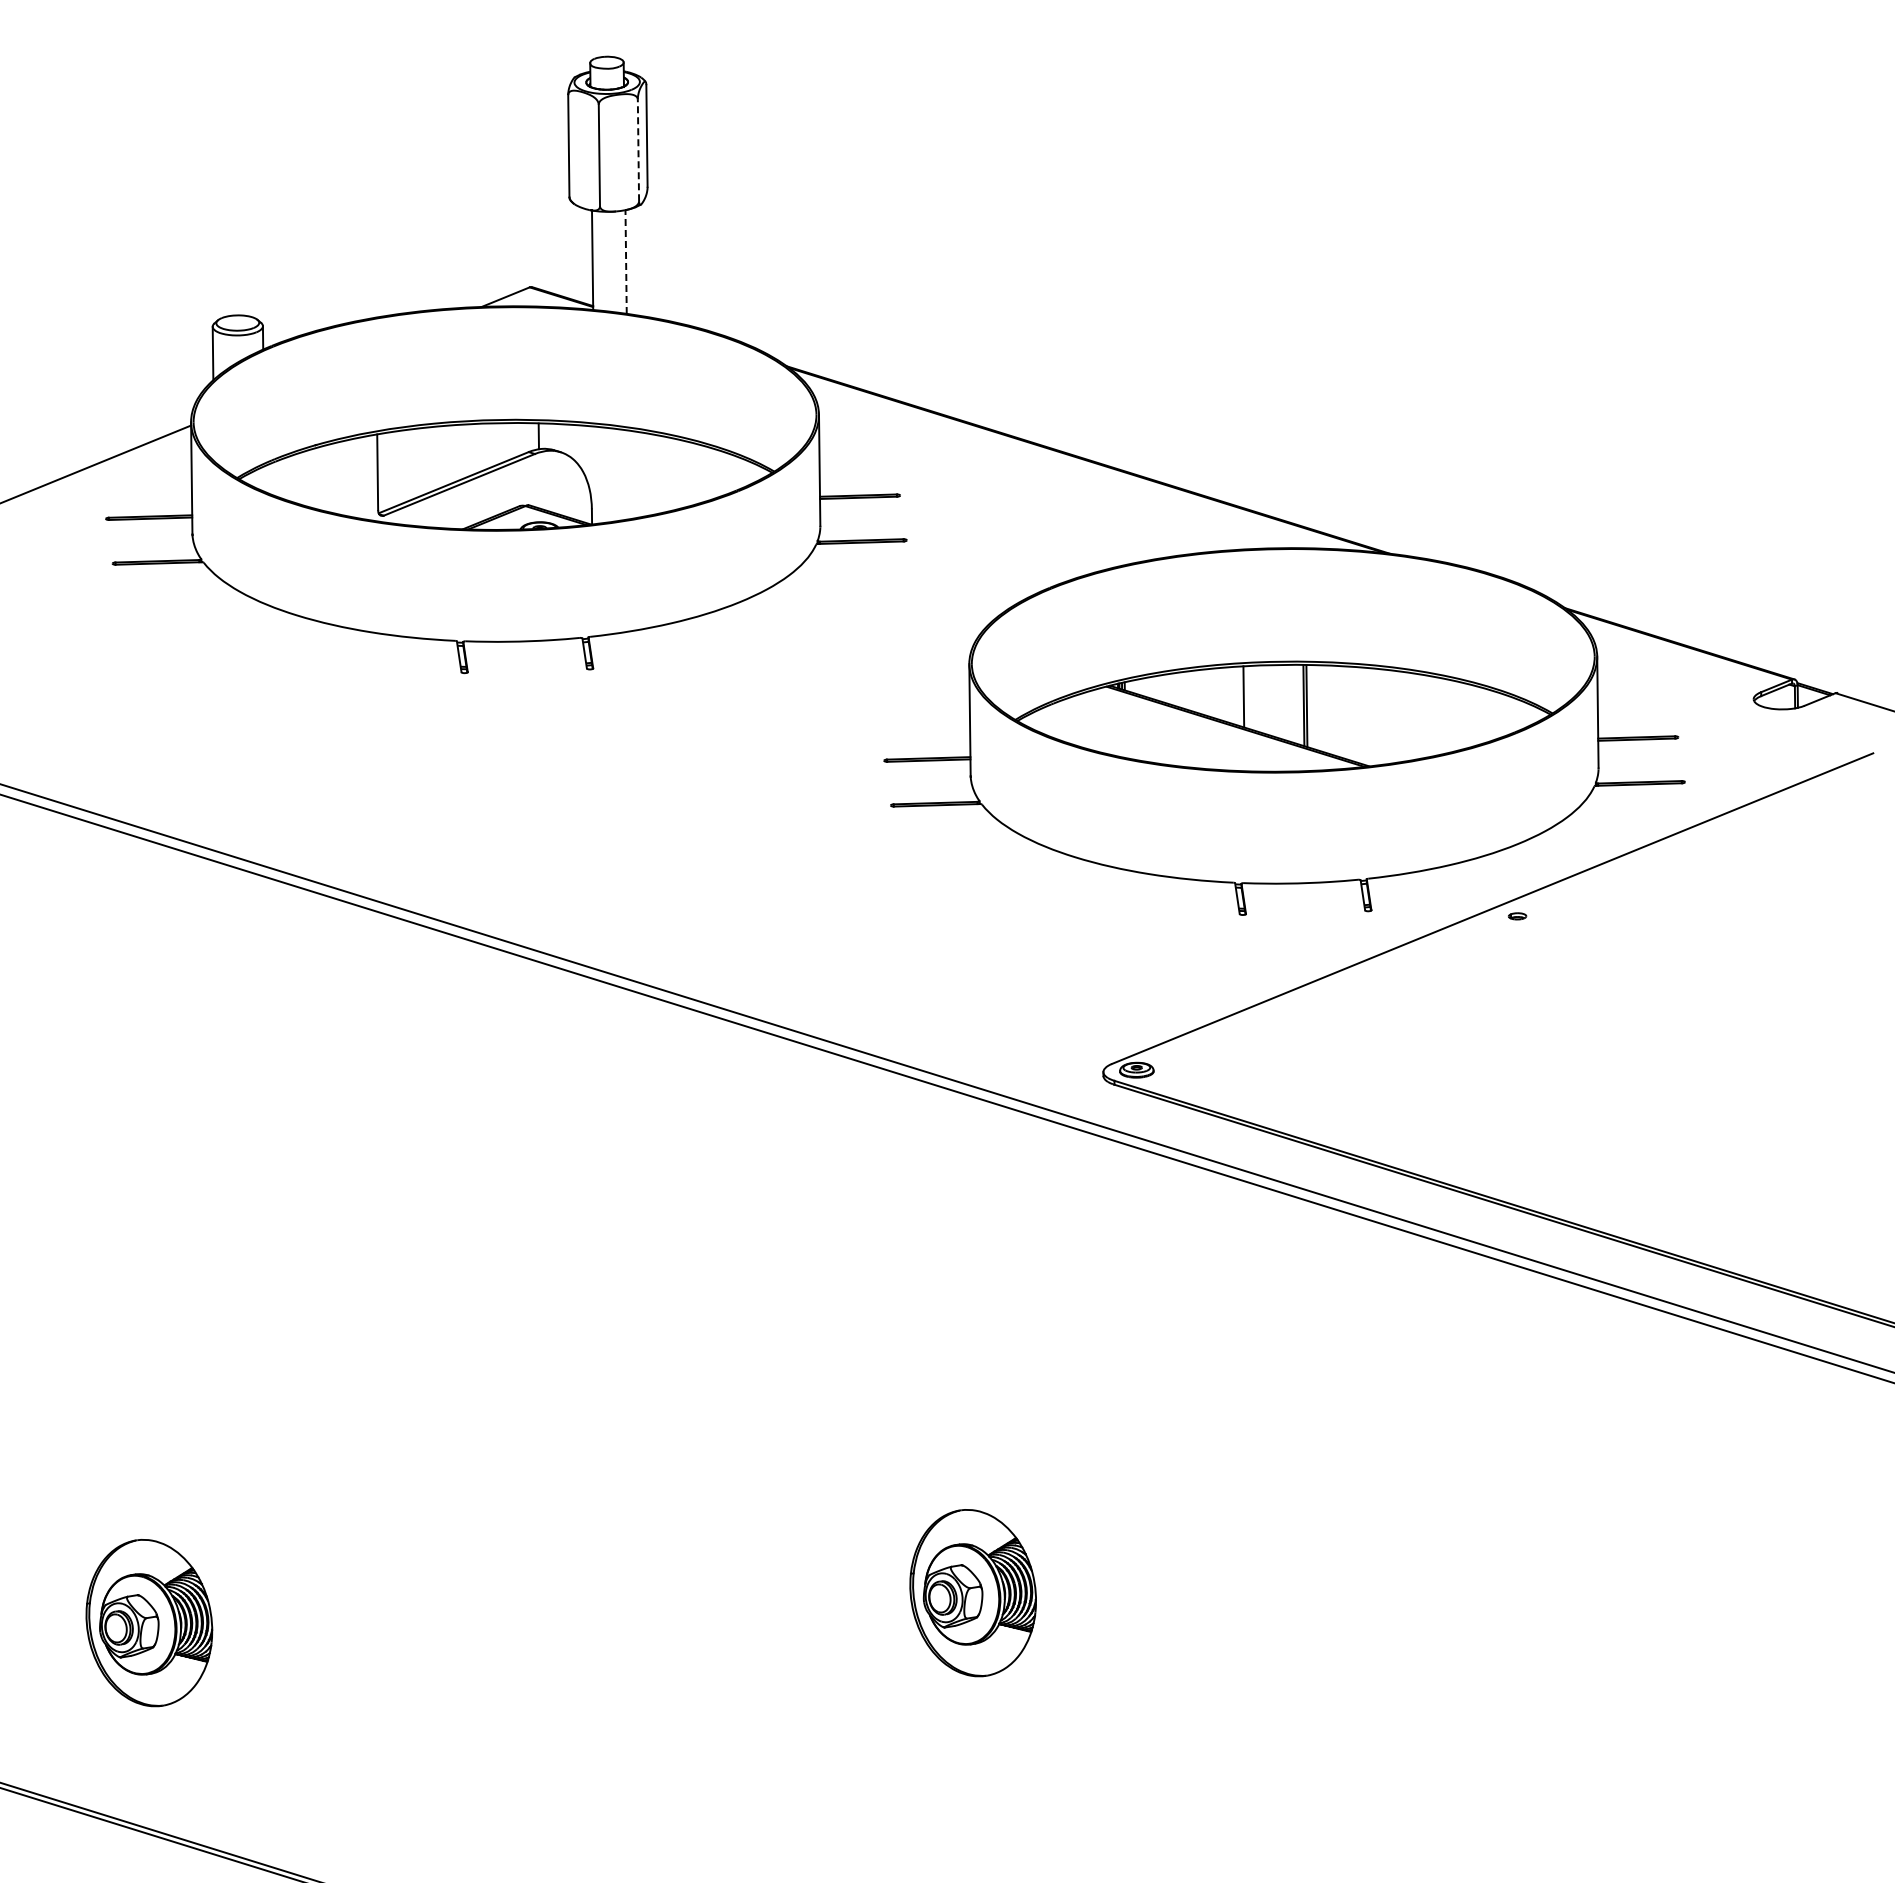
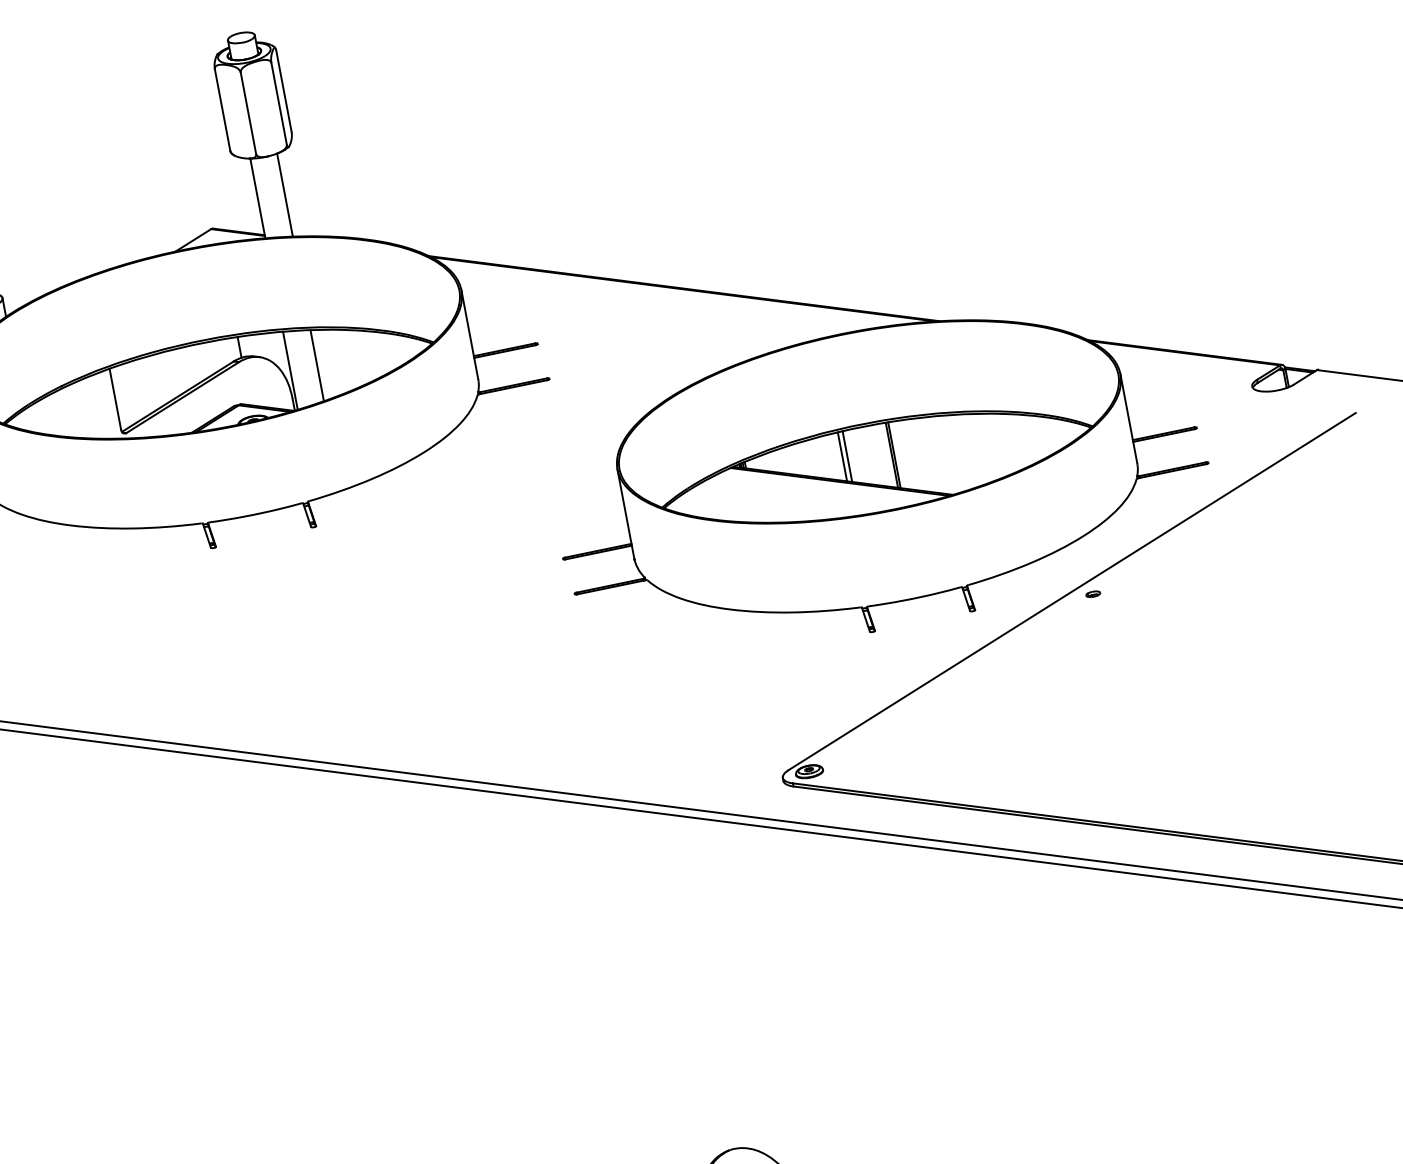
line: (638, 150) -> (279, 103), dashed -> solid
line: (626, 262) -> (285, 195), dashed -> solid
line: (594, 474) -> (289, 370), added
line: (628, 474) -> (316, 365), added
line: (1249, 697) -> (847, 456), added

